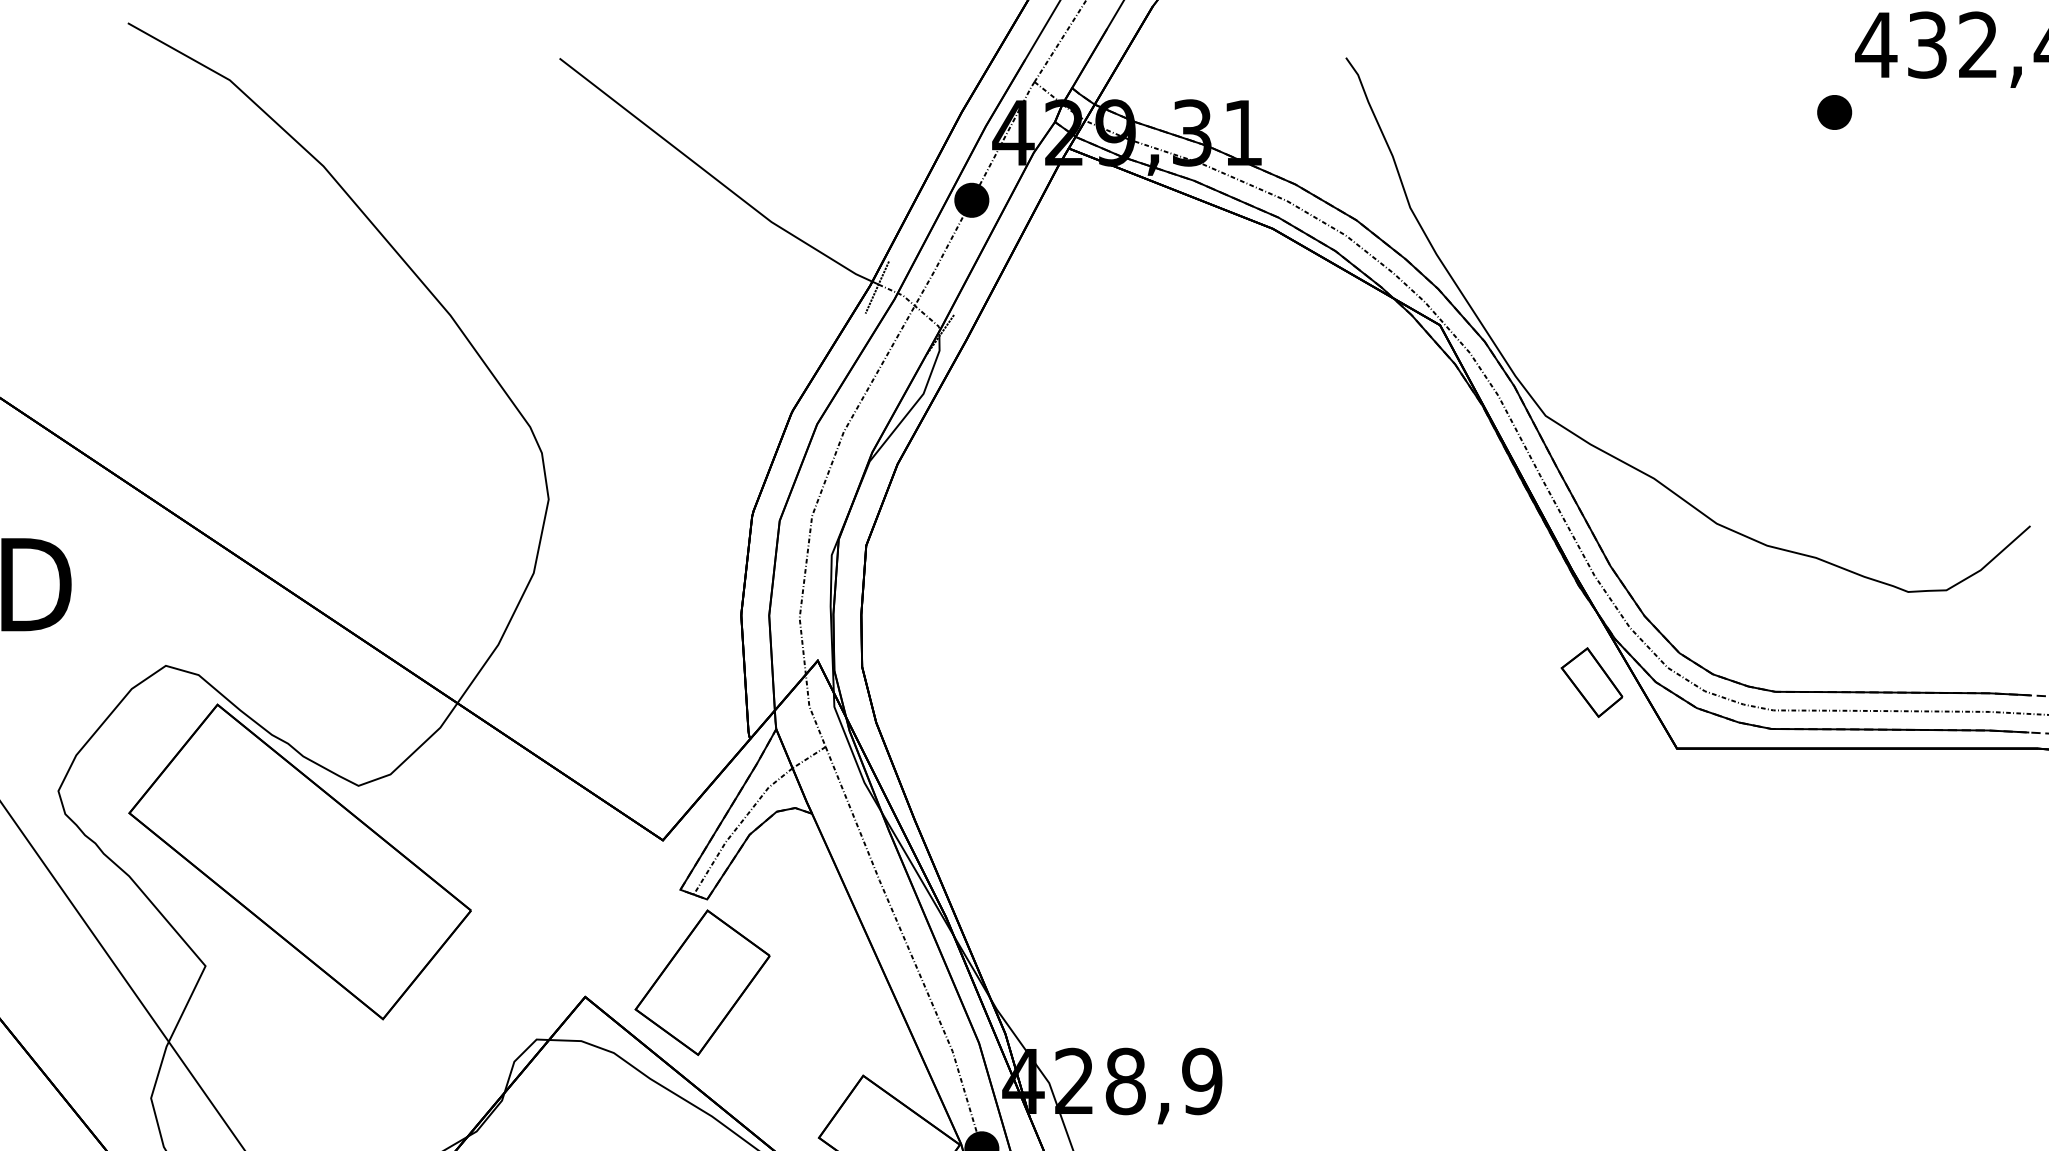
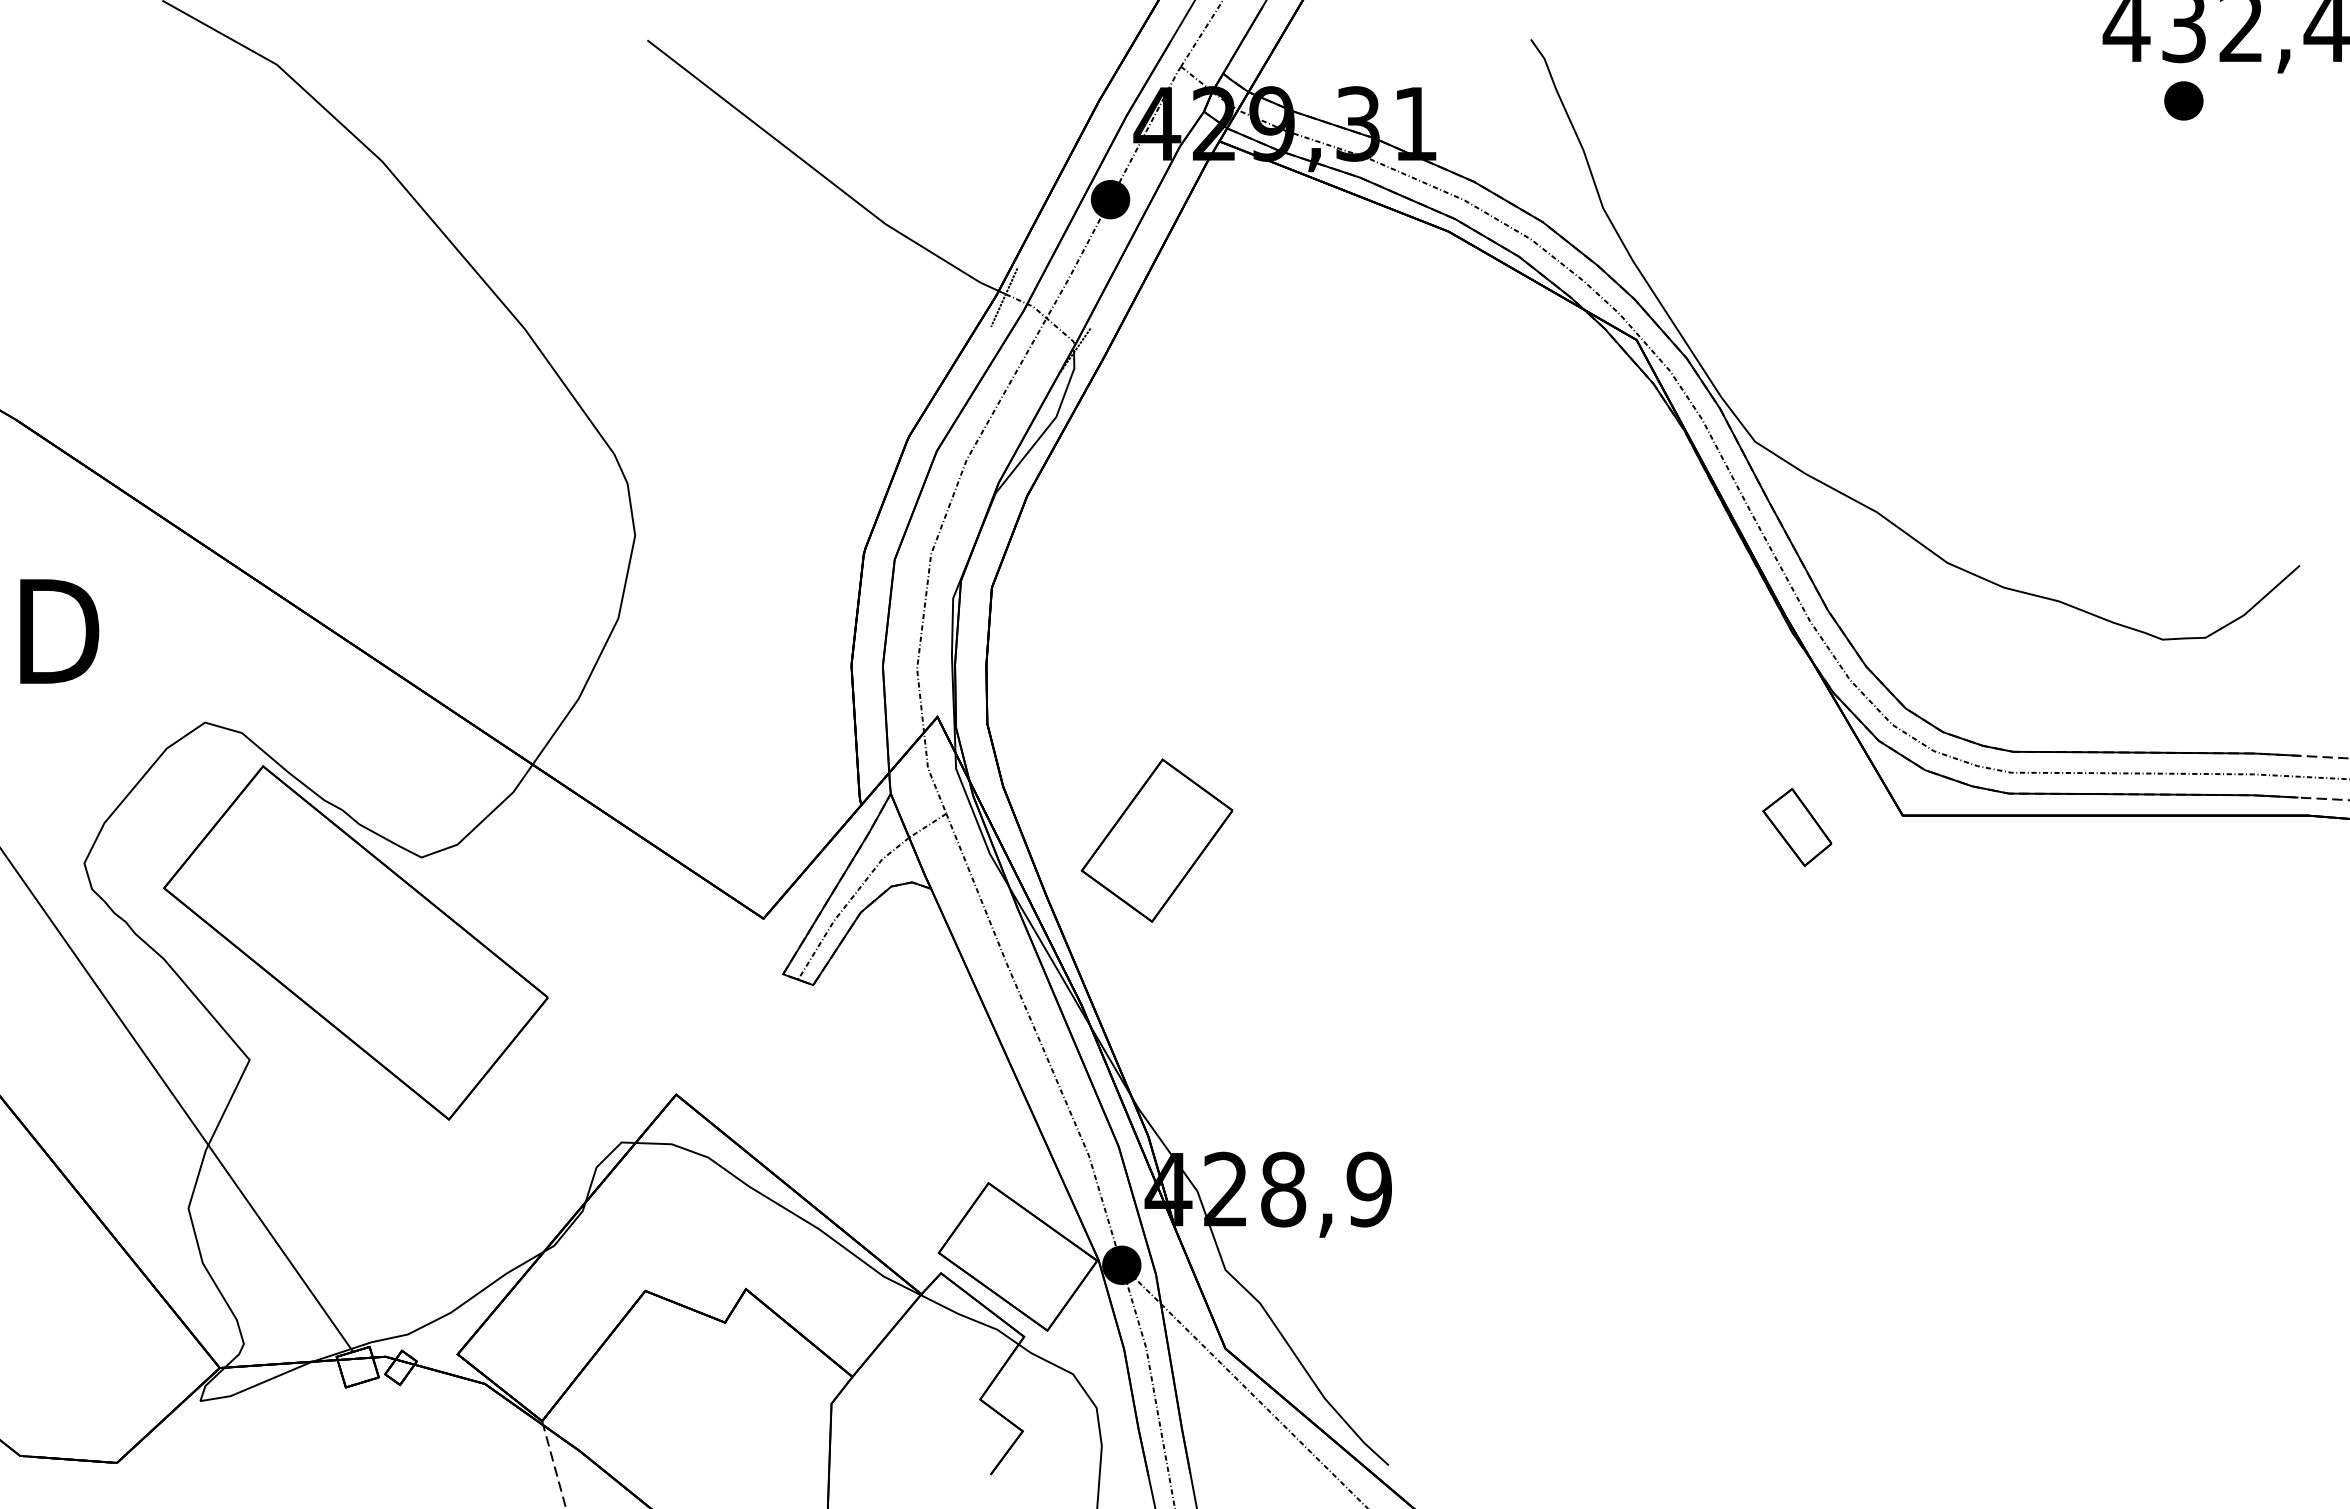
part: (1834, 112) -> (2183, 100), moved
part: (1592, 682) -> (1797, 827), moved
part: (702, 982) -> (1156, 840), moved

